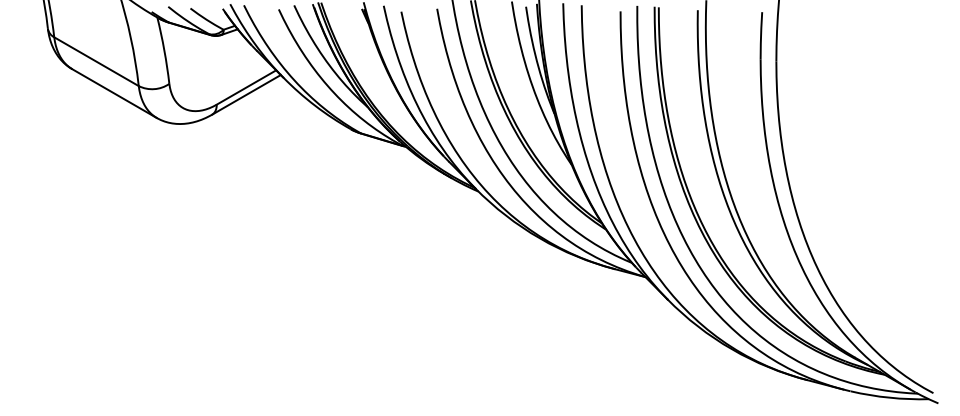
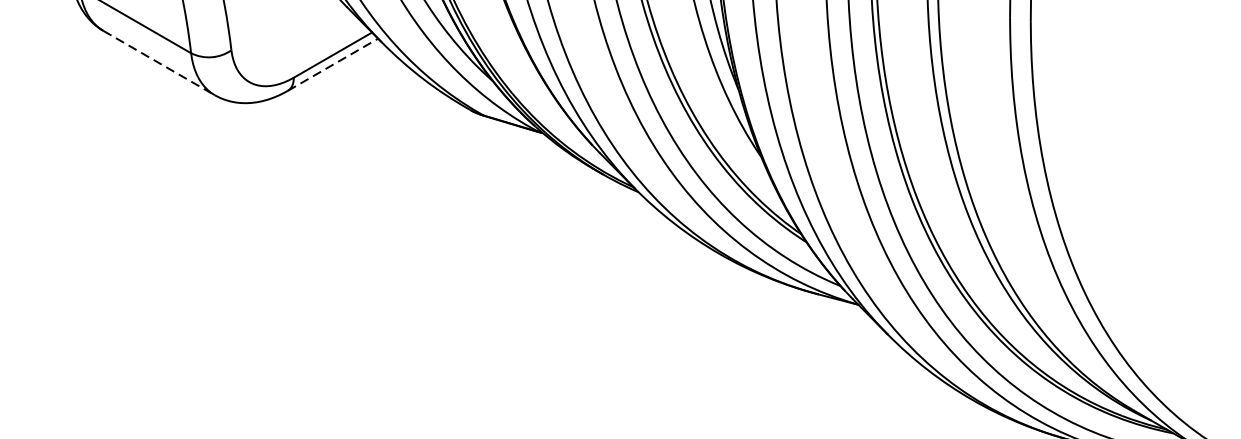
line: (114, 93) -> (159, 62), solid -> dashed
line: (246, 94) -> (332, 64), solid -> dashed

